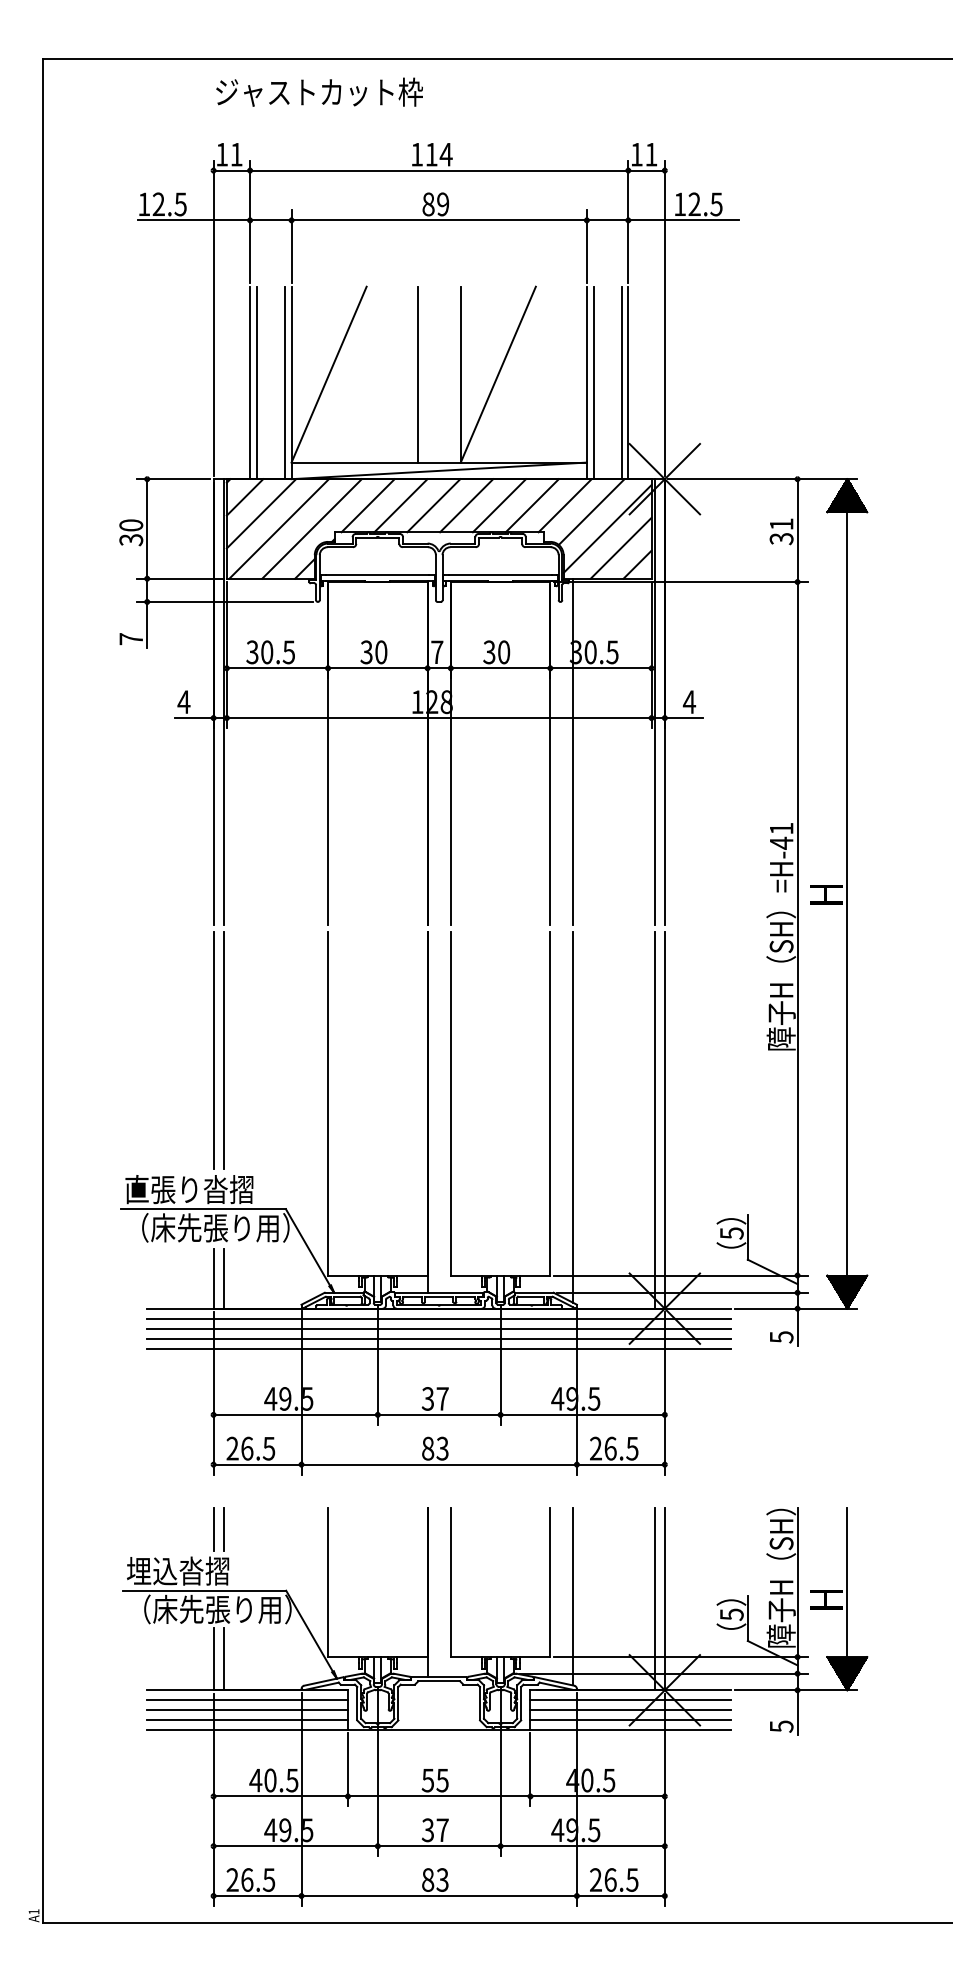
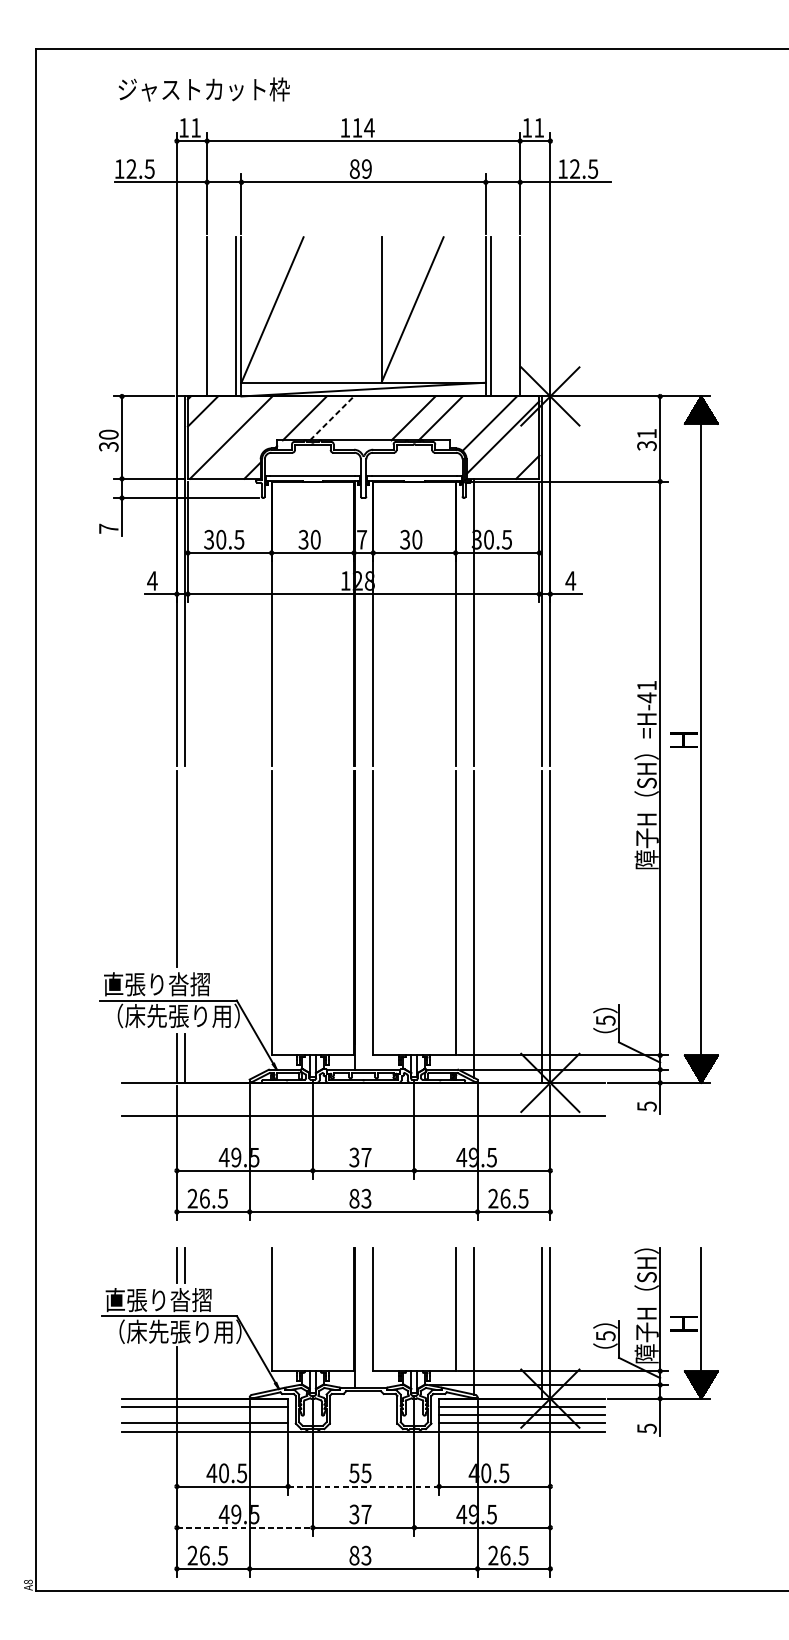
text: (319, 91) -> (204, 88), moved
line: (417, 374) -> (345, 309), removed
line: (256, 382) -> (212, 316), removed
line: (621, 382) -> (514, 316), removed
line: (400, 505) -> (331, 418), solid -> dashed
line: (433, 505) -> (358, 418), removed
line: (466, 505) -> (386, 418), removed
line: (564, 505) -> (467, 418), removed
line: (261, 513) -> (216, 424), removed
line: (311, 528) -> (257, 437), removed
line: (620, 547) -> (513, 453), removed
line: (223, 1050) -> (185, 869), removed
line: (439, 1318) -> (363, 1091), removed
line: (439, 1328) -> (363, 1099), removed
line: (439, 1338) -> (363, 1107), removed
text: (191, 1570) -> (158, 1299), 埋込沓摺 -> 直張り沓摺
line: (223, 1658) -> (185, 1372), removed
line: (247, 1710) -> (205, 1415), removed
line: (439, 1796) -> (363, 1486), solid -> dashed
line: (296, 1846) -> (245, 1527), solid -> dashed
text: (33, 1911) -> (27, 1581), A1 -> A8

